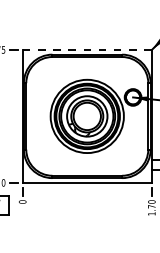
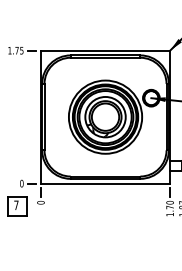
line: (87, 49) -> (105, 50), dashed -> solid

